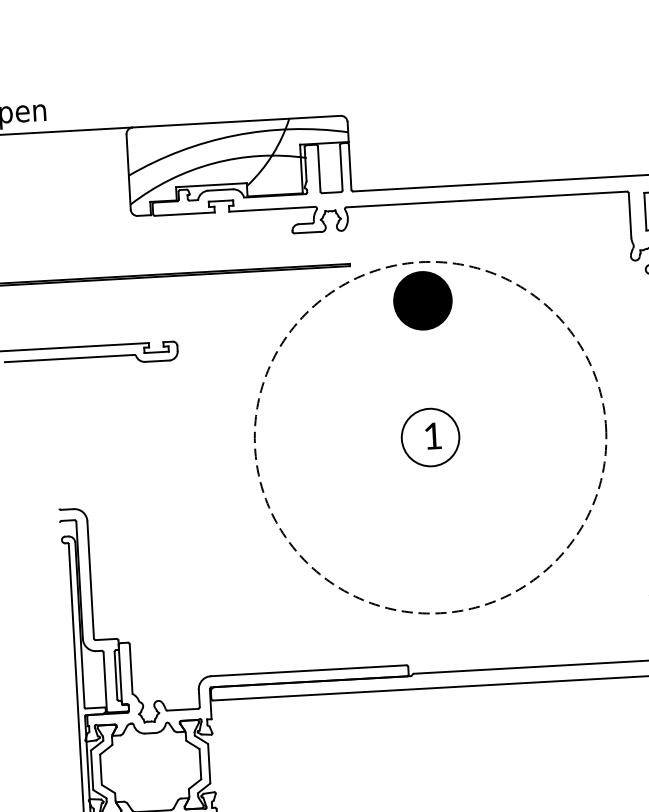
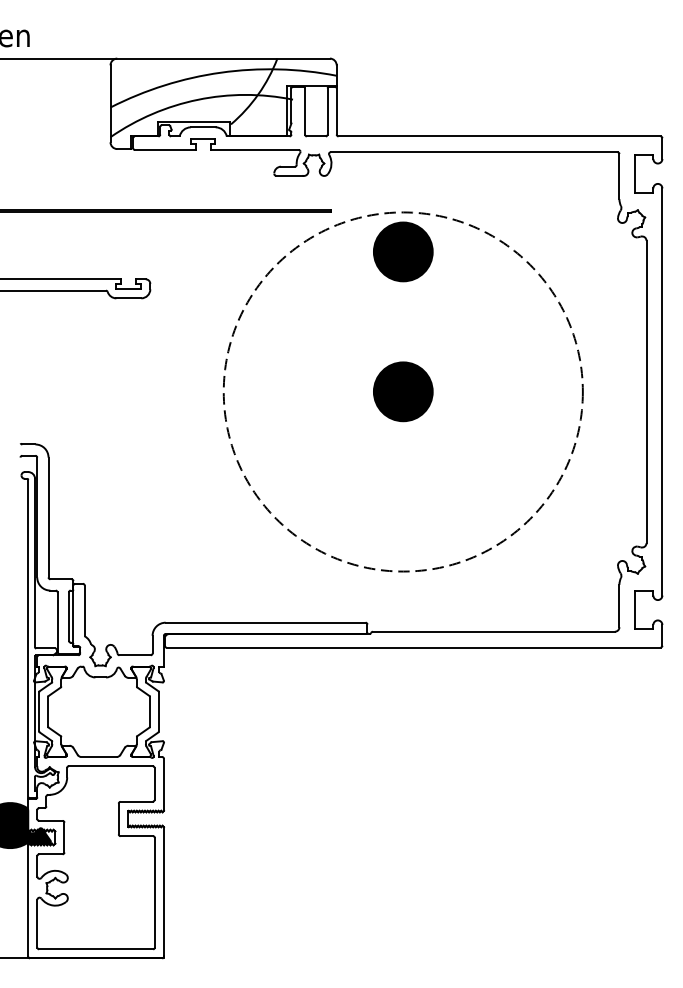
fill: (429, 437) -> (402, 391), added

